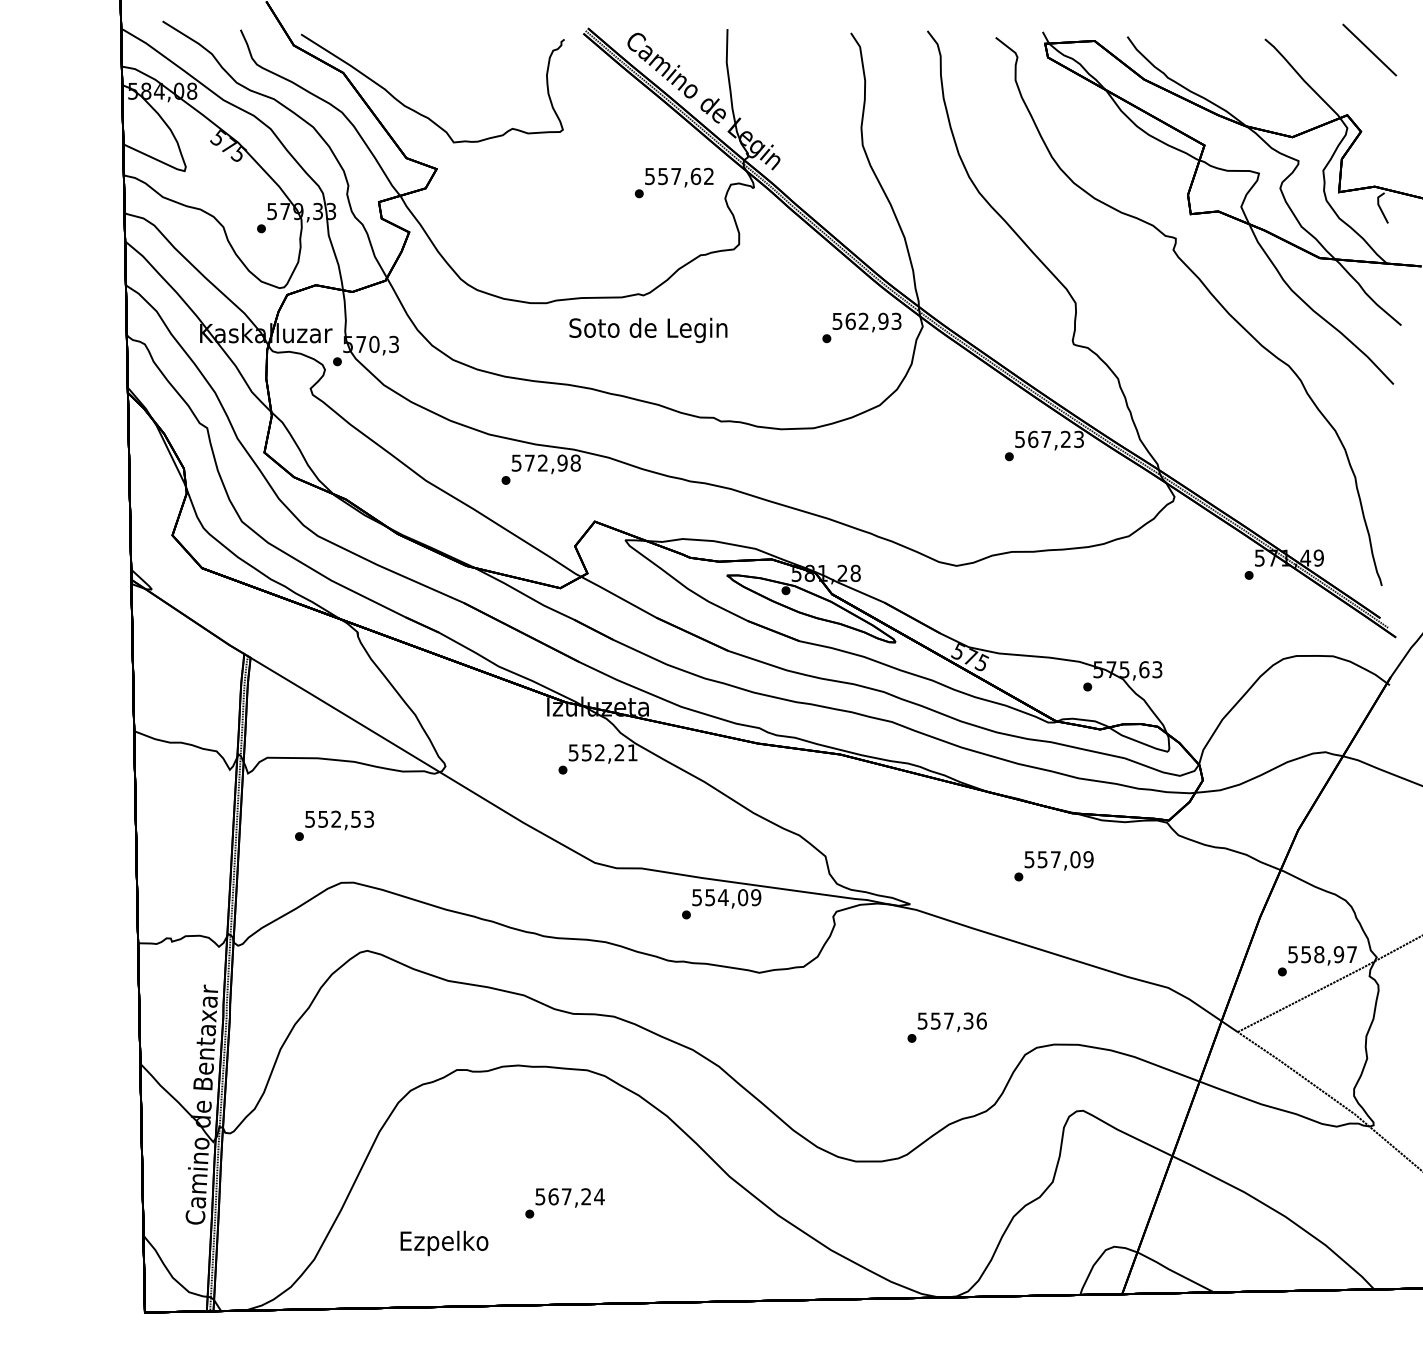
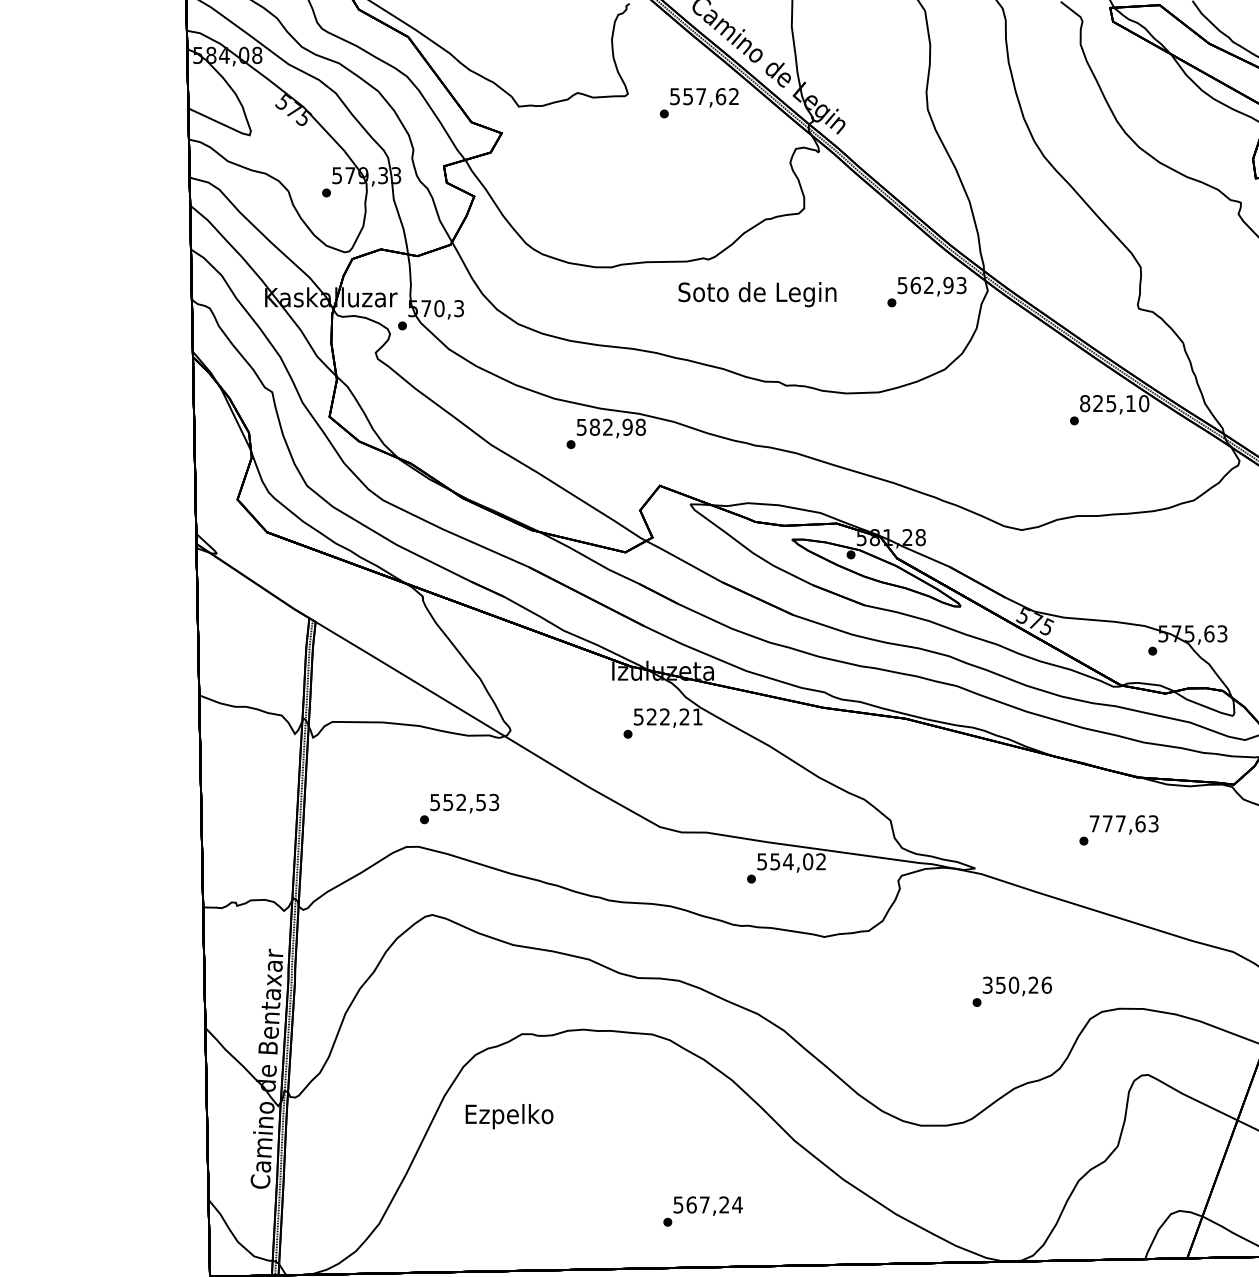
text: (673, 182) -> (698, 102), moved
text: (648, 330) -> (757, 294), moved
text: (1049, 439) -> (1114, 403), 567,23 -> 825,10
text: (529, 462) -> (594, 426), 572,98 -> 582,98
text: (586, 752) -> (651, 716), 552,21 -> 522,21
text: (334, 825) -> (459, 808), moved
text: (1058, 859) -> (1123, 823), 557,09 -> 777,63
text: (756, 897) -> (821, 861), 554,09 -> 554,02
text: (945, 1020) -> (1010, 984), 557,36 -> 350,26
text: (564, 1203) -> (702, 1211), moved
text: (444, 1243) -> (509, 1116), moved

